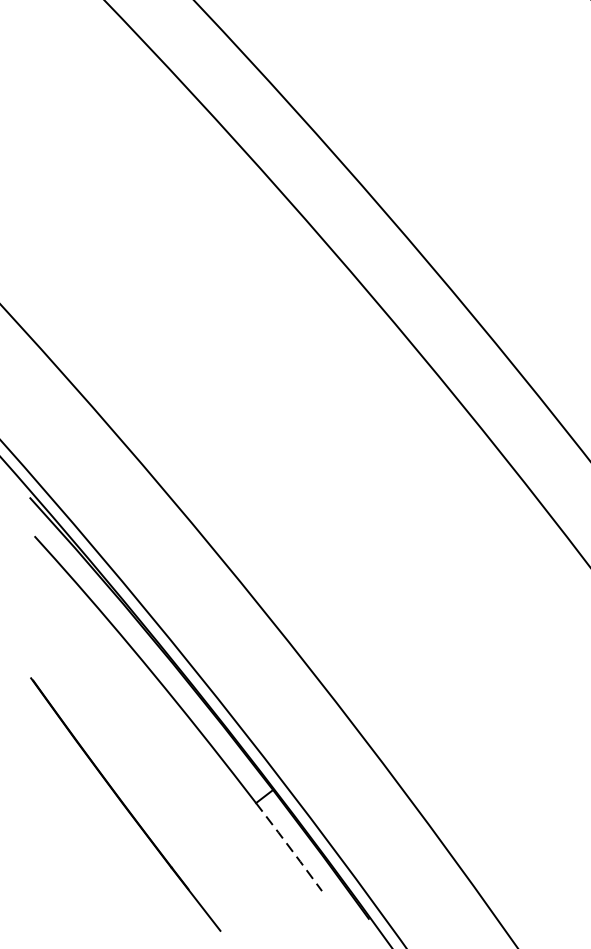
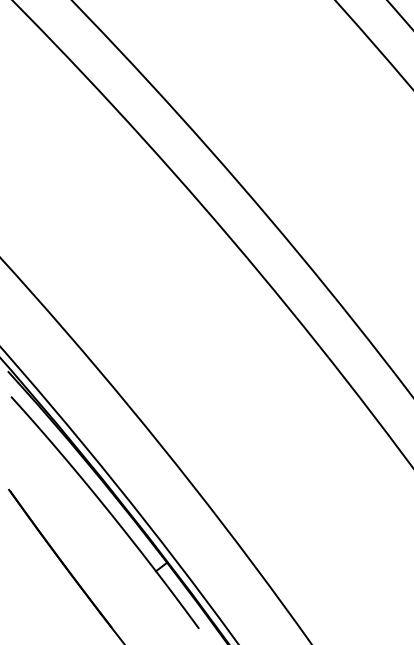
line: (288, 846) -> (177, 599), dashed -> solid

